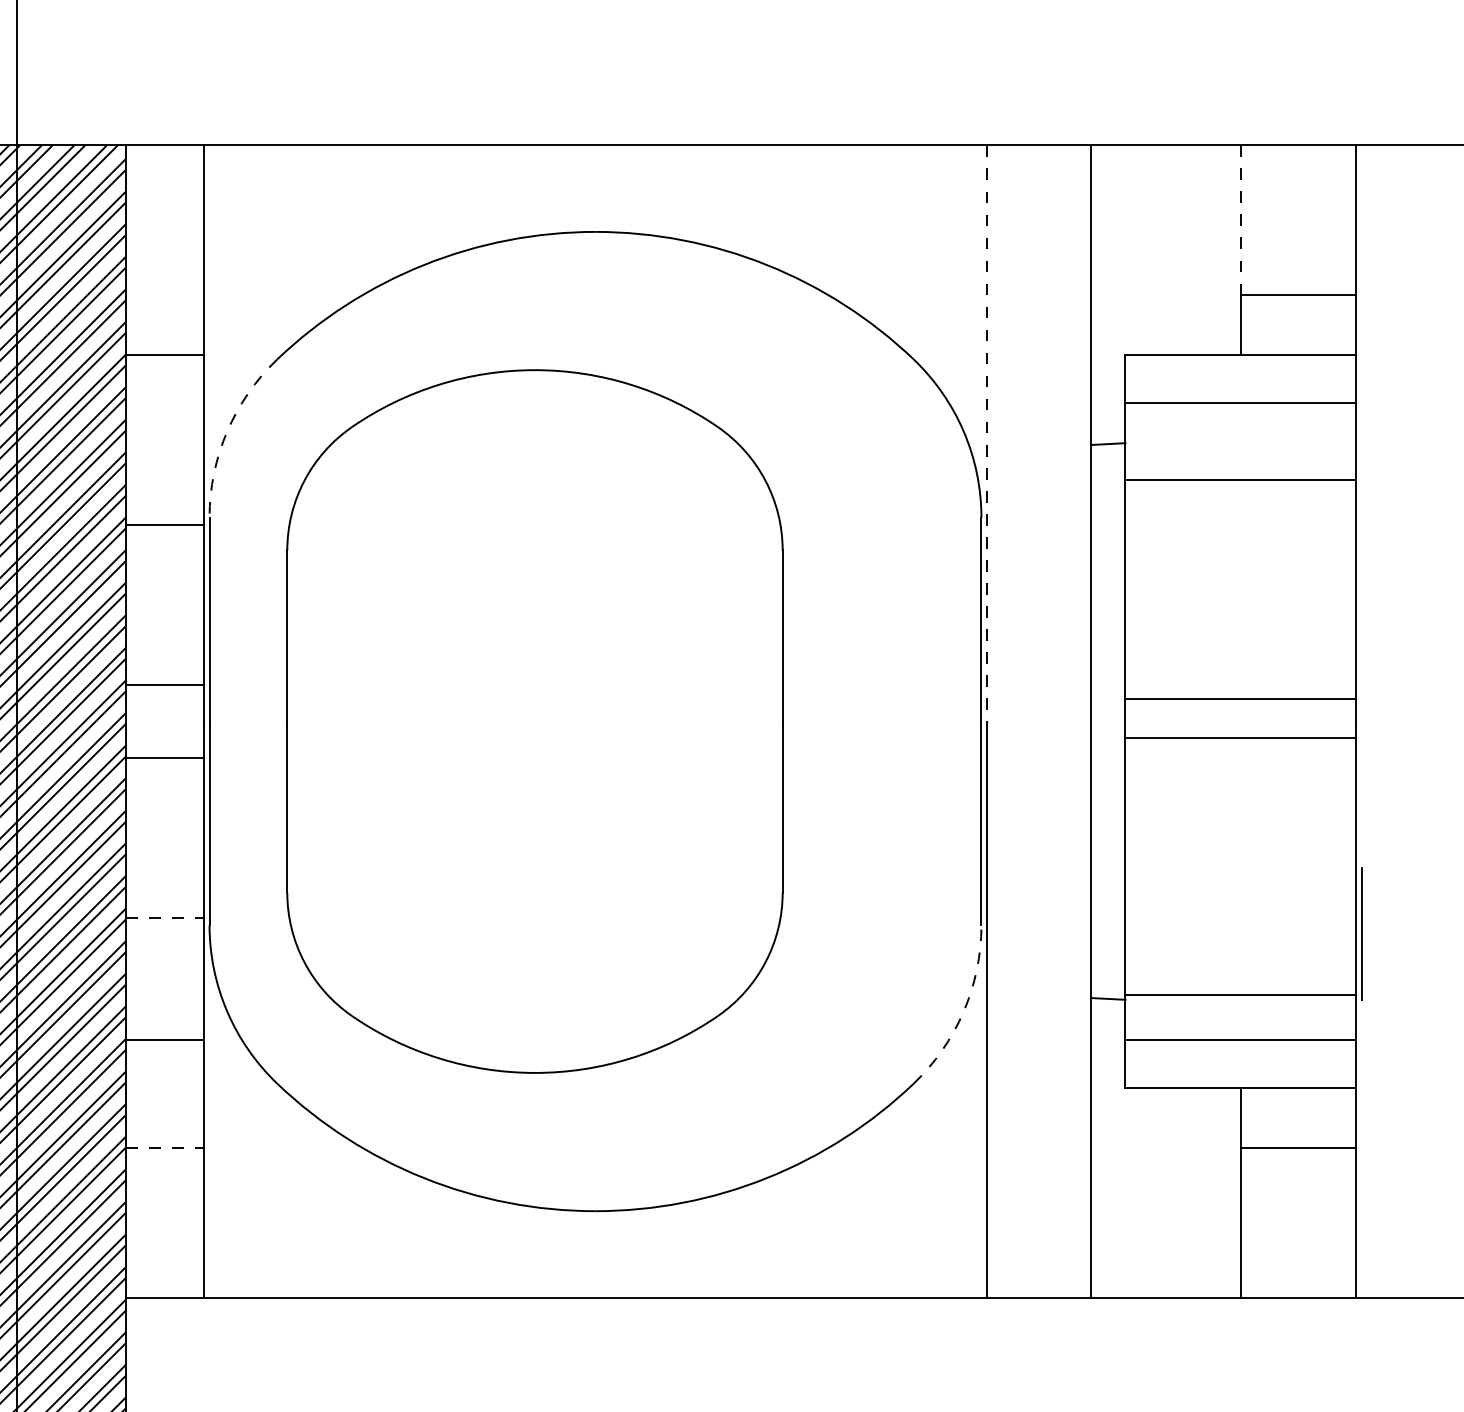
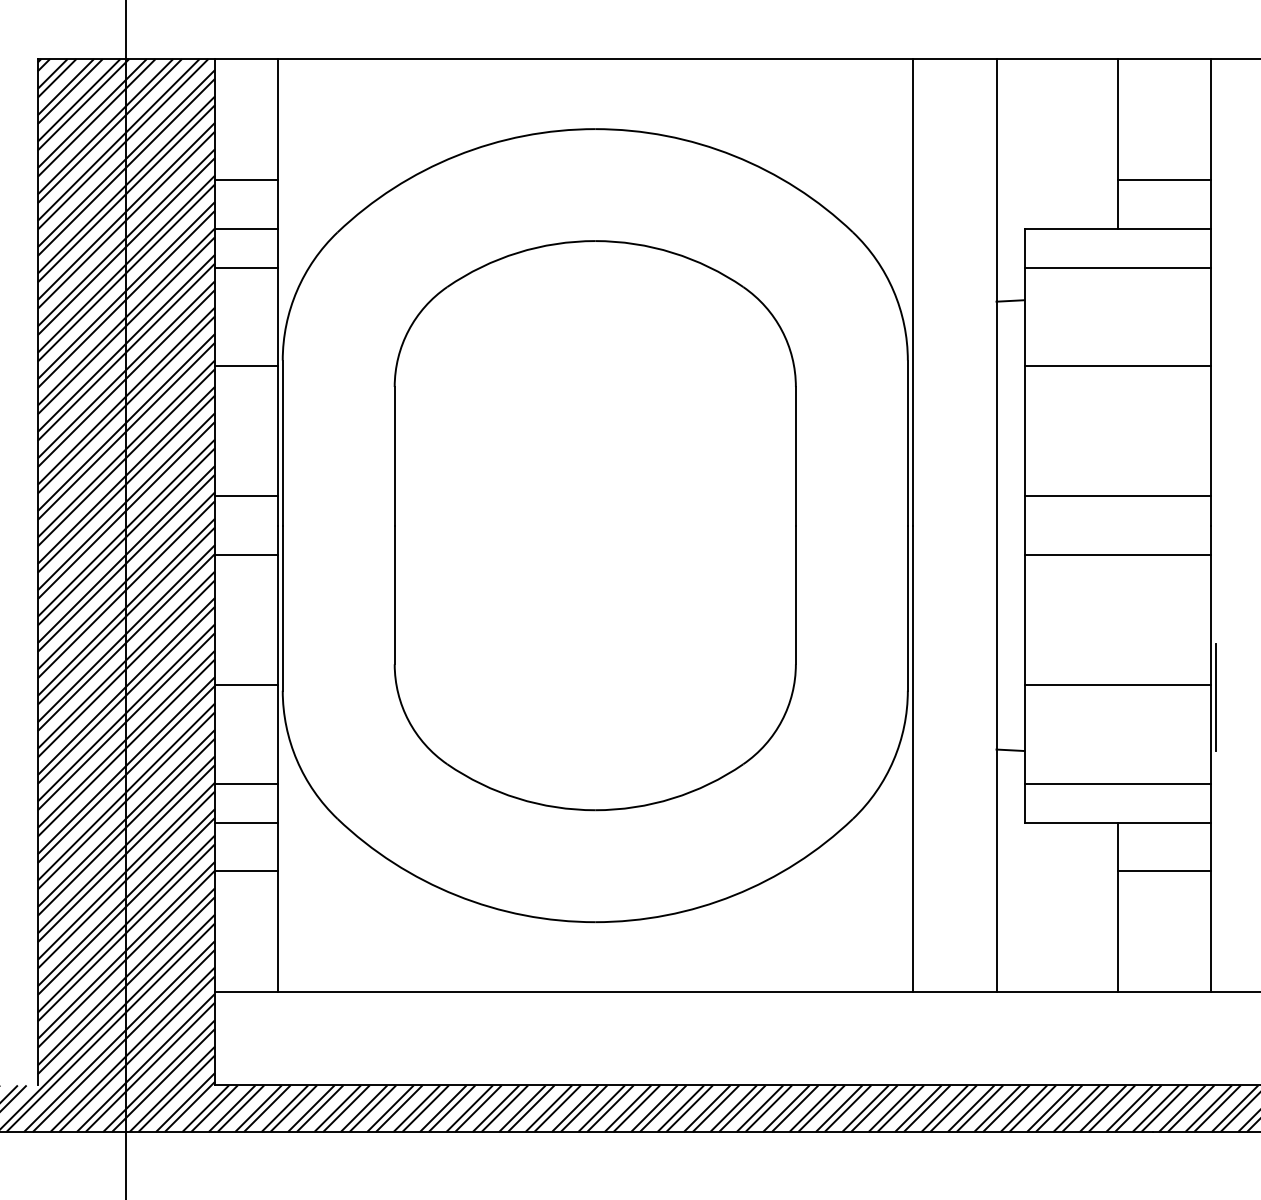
line: (1240, 220) -> (1117, 119), dashed -> solid
line: (164, 295) -> (246, 180), added
line: (164, 402) -> (246, 267), added
arc: (227, 431) -> (297, 290), dashed -> solid
line: (987, 433) -> (912, 292), dashed -> solid
line: (1240, 480) -> (1117, 366), moved
line: (1240, 699) -> (1117, 555), moved
part: (533, 721) -> (594, 525), moved
line: (1240, 737) -> (1117, 495), moved
line: (166, 917) -> (247, 684), dashed -> solid
line: (1240, 994) -> (1117, 684), moved
arc: (963, 1011) -> (893, 760), dashed -> solid
line: (164, 1088) -> (246, 822), added
line: (166, 1147) -> (247, 870), dashed -> solid

